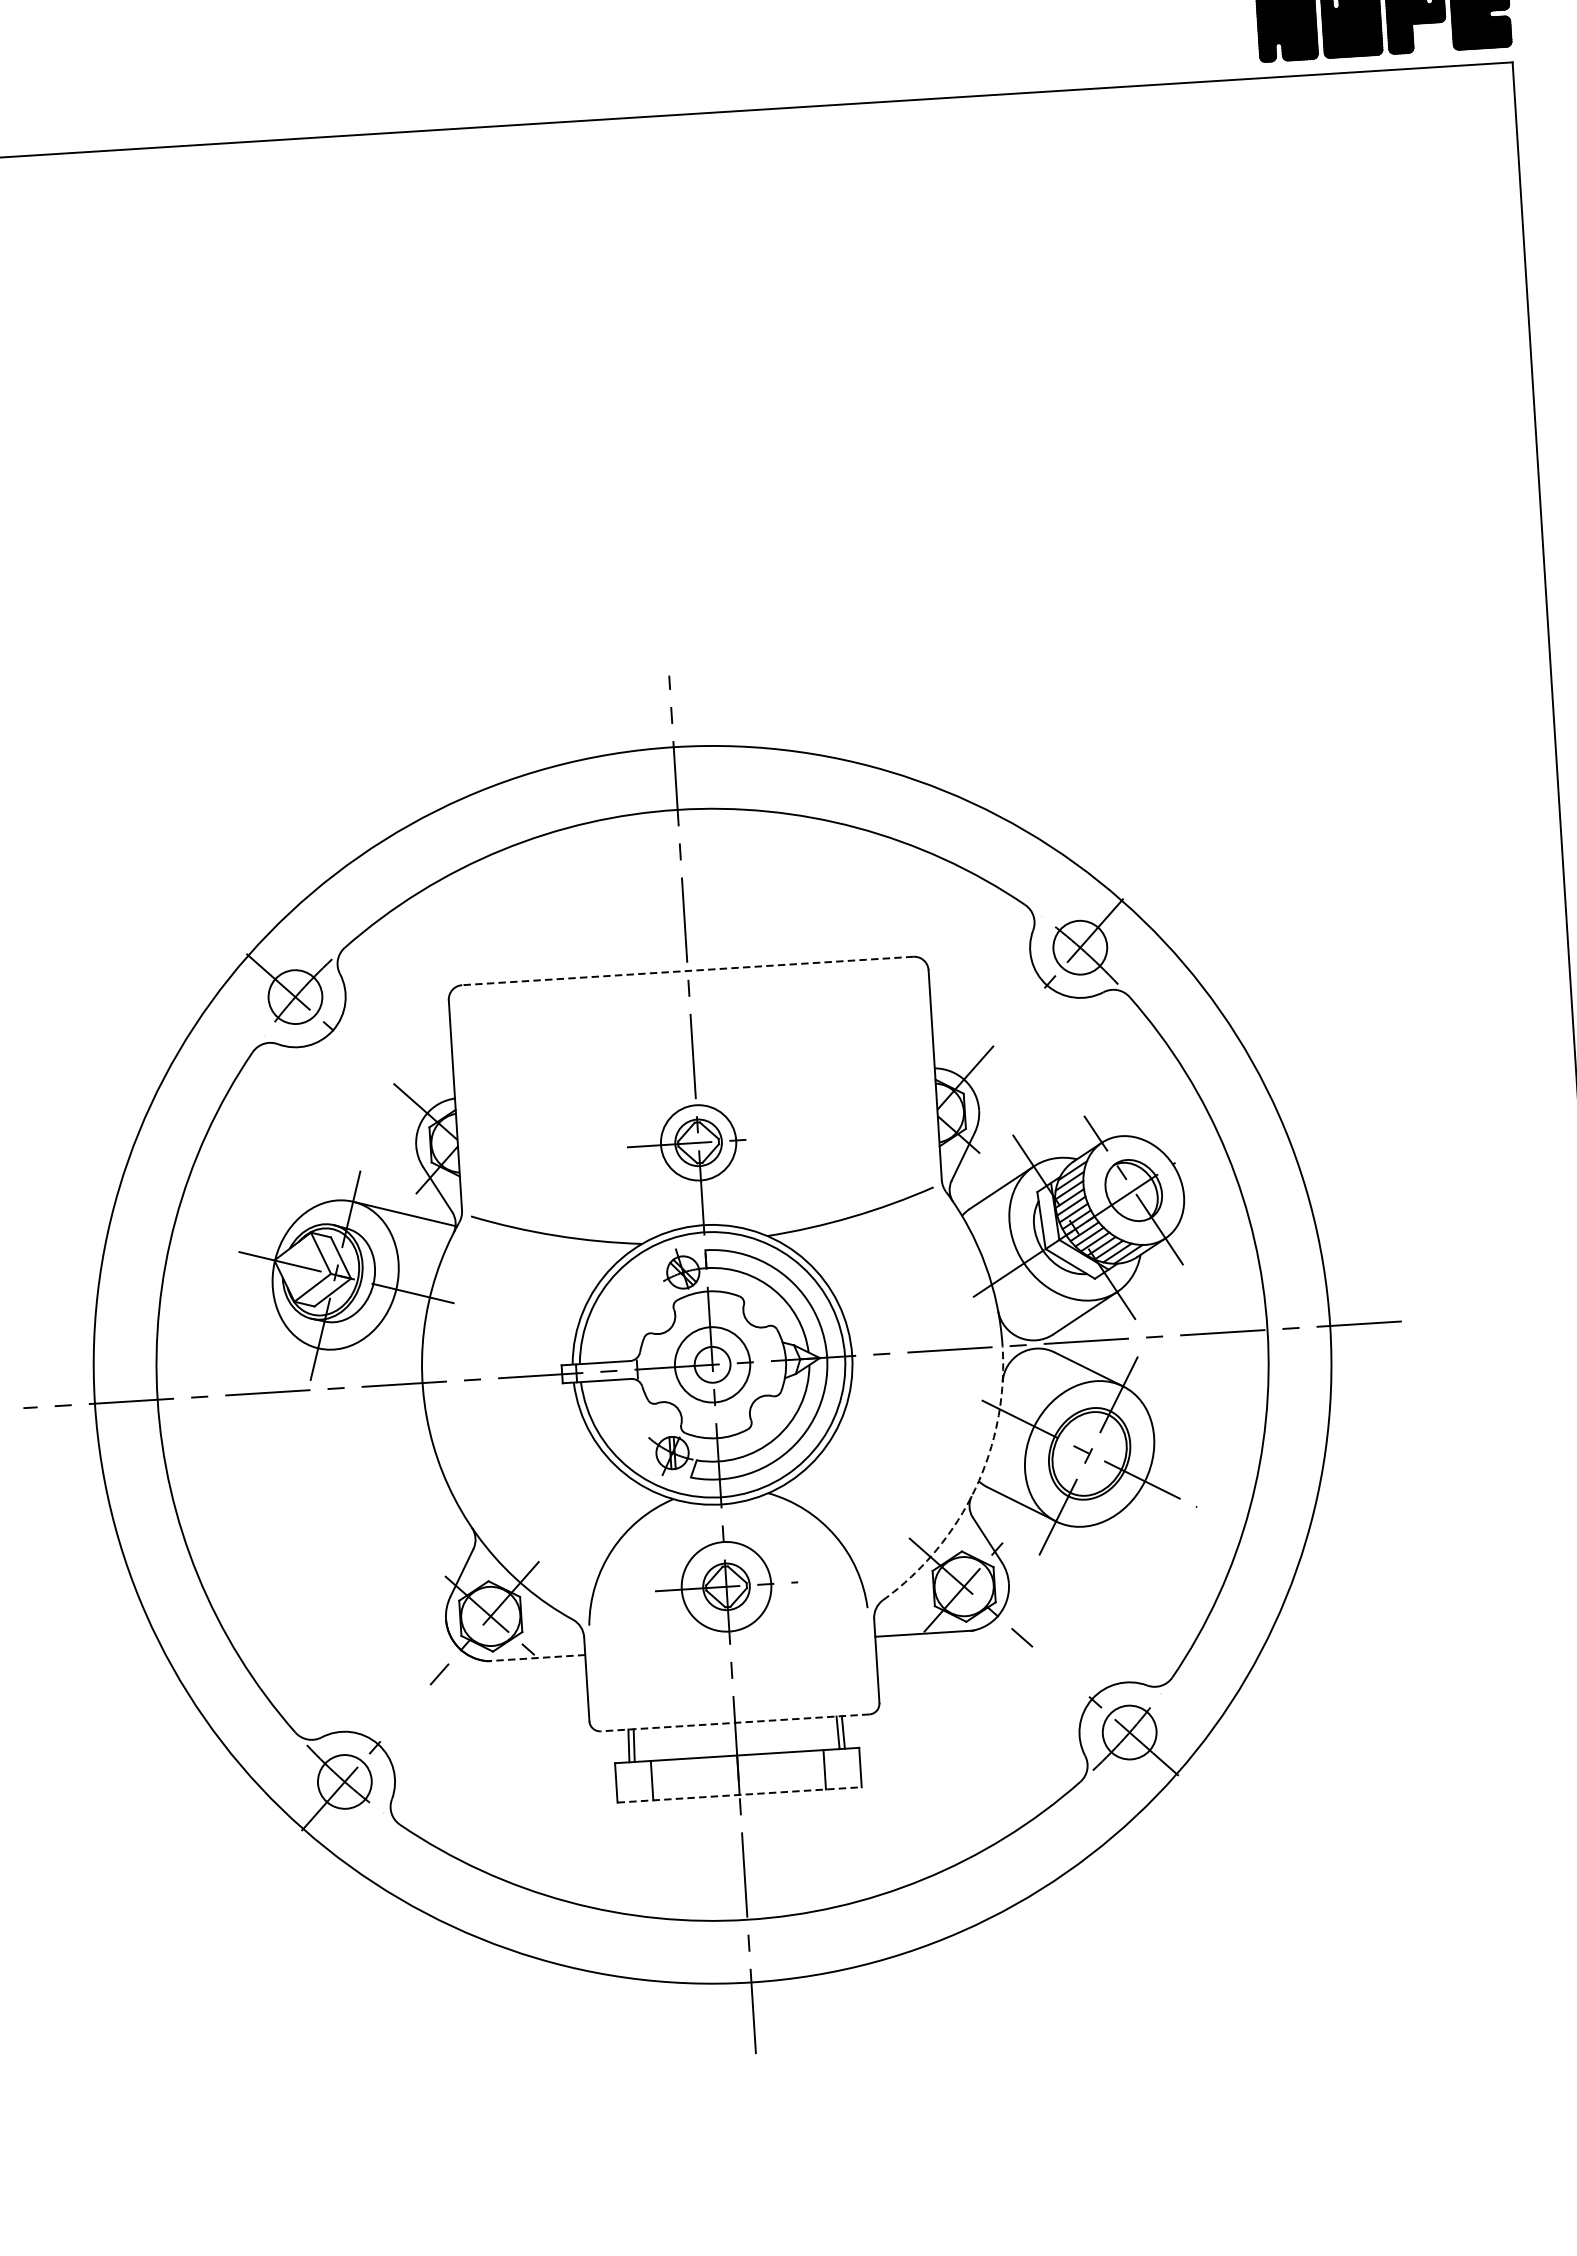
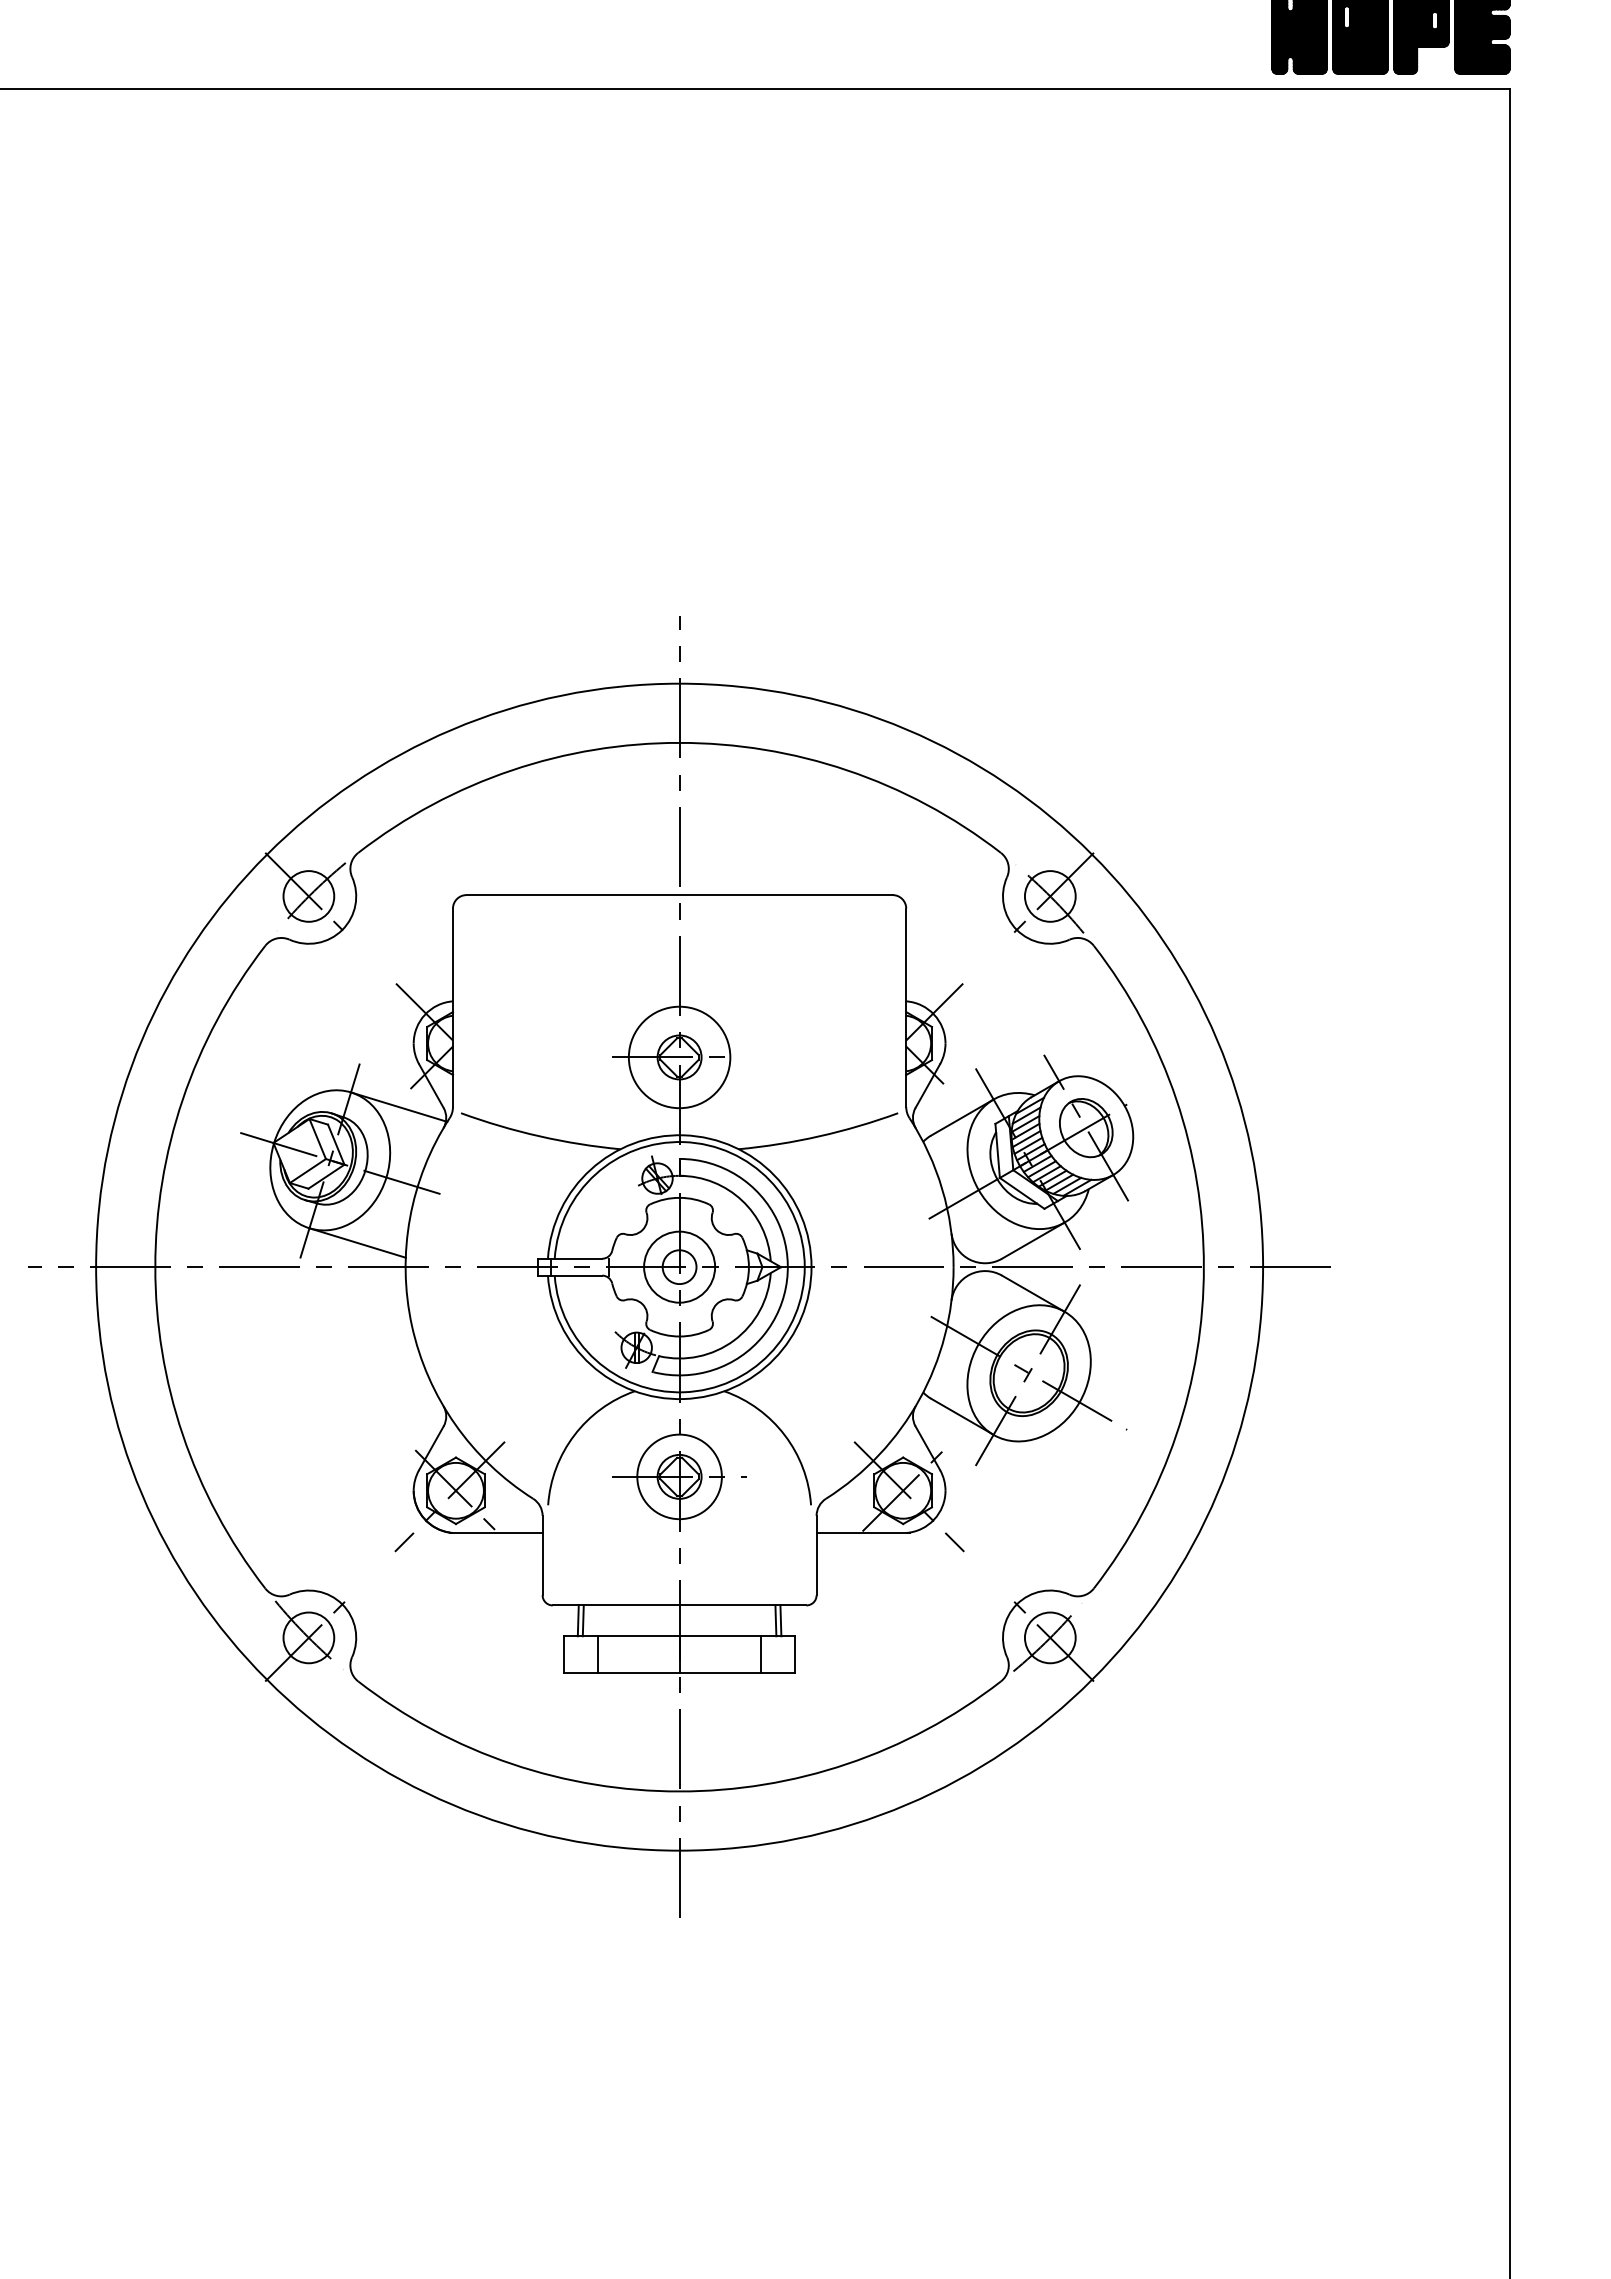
line: (687, 971) -> (679, 895), dashed -> solid
circle: (698, 1142) -> (679, 1057), size x1.43
line: (369, 1360) -> (357, 1242), added
arc: (975, 1488) -> (919, 1399), dashed -> solid
line: (536, 1657) -> (496, 1532), dashed -> solid
line: (735, 1722) -> (679, 1605), dashed -> solid
line: (740, 1794) -> (680, 1673), dashed -> solid

